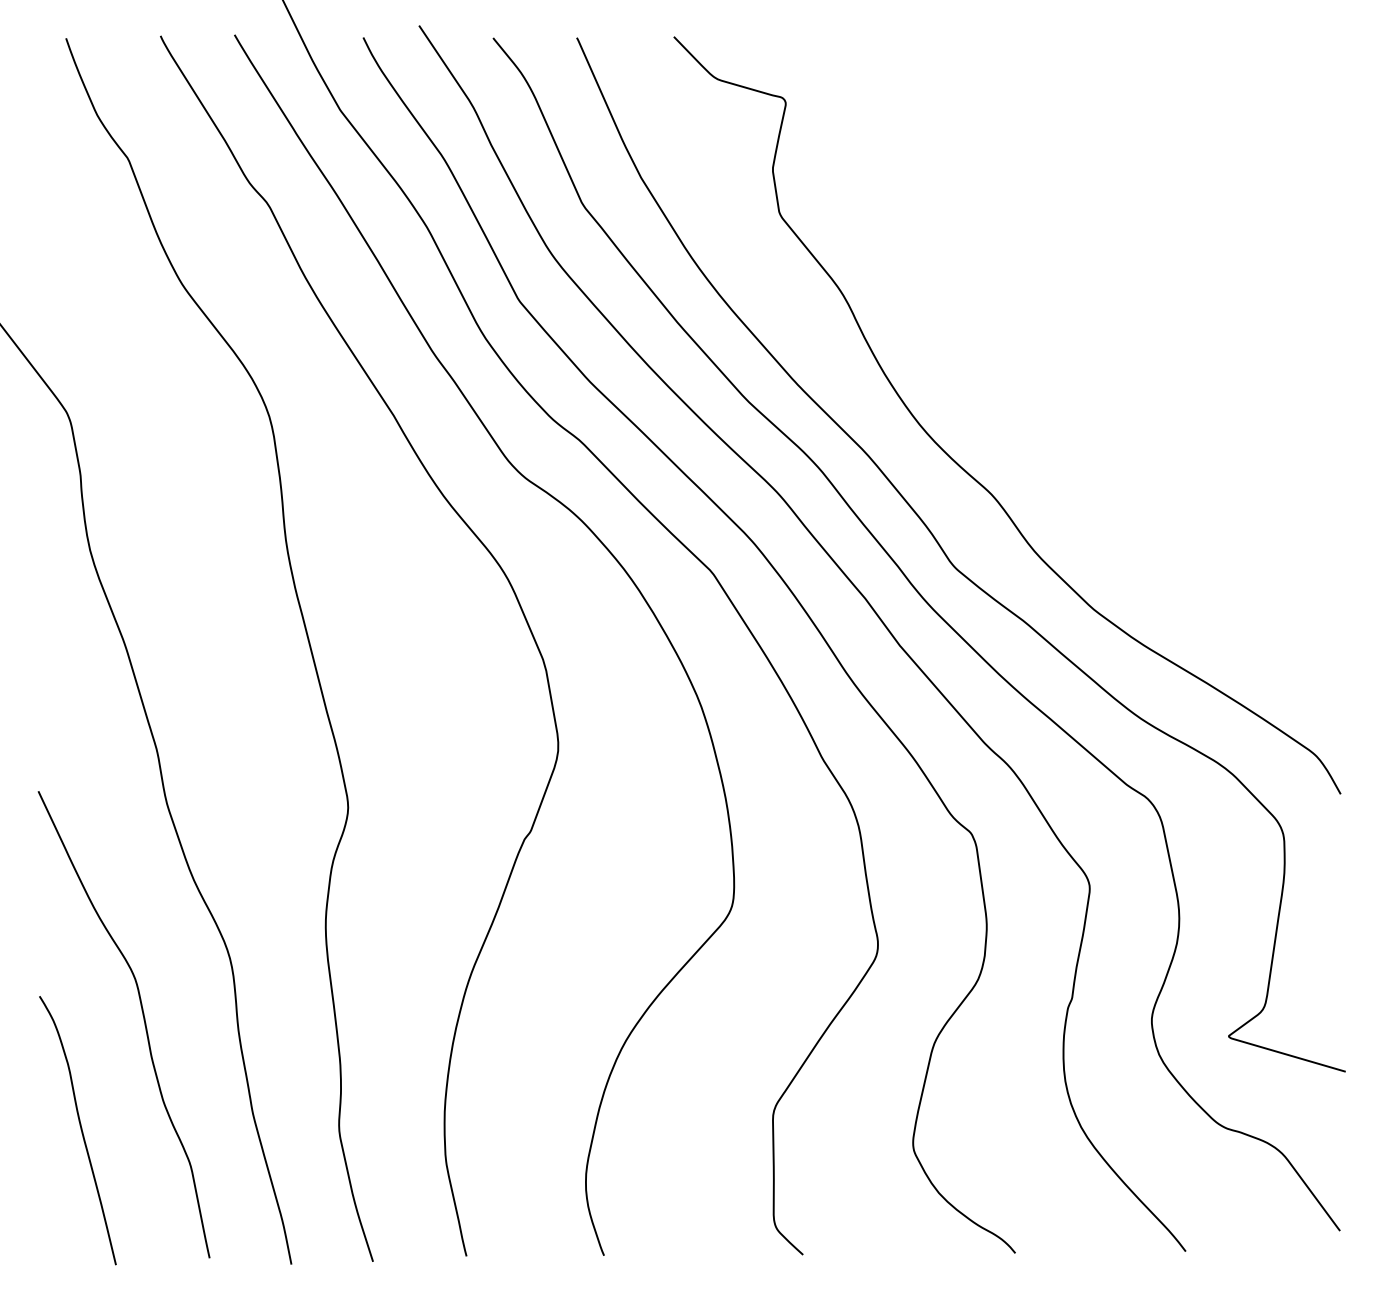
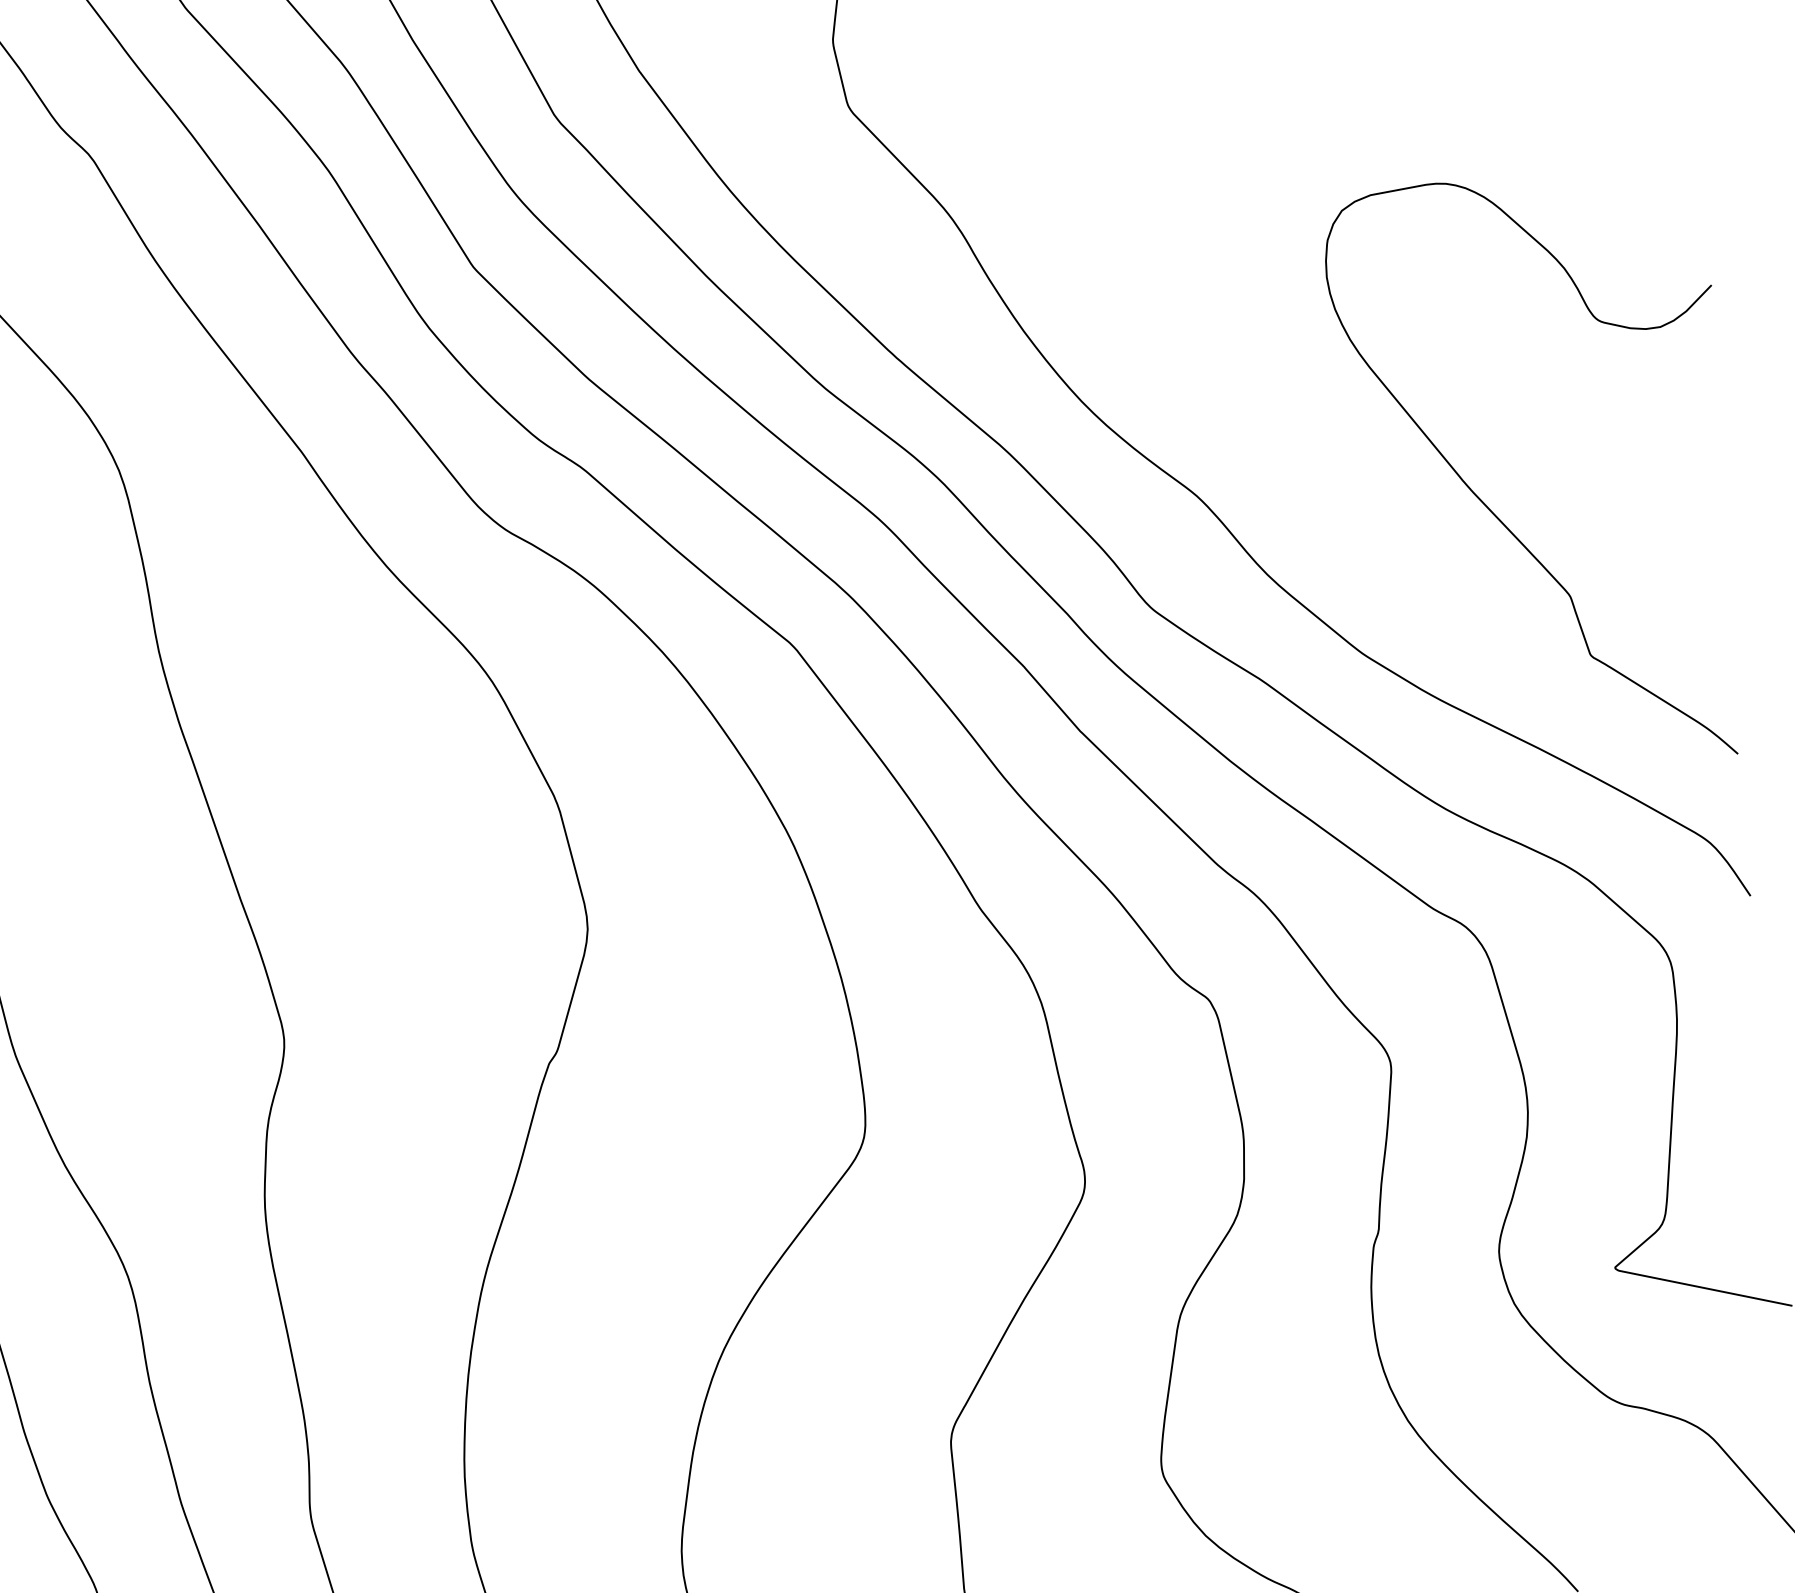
curve: (1188, 519) -> (1491, 508), added

